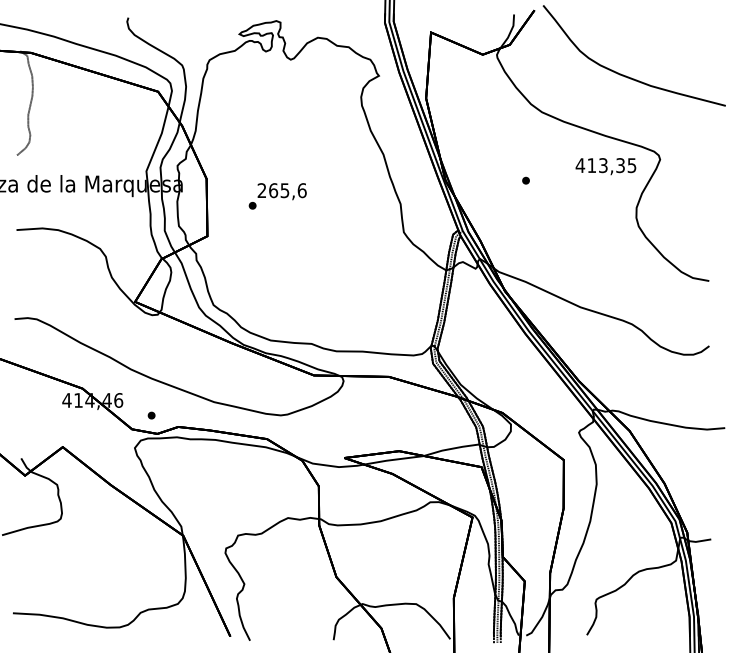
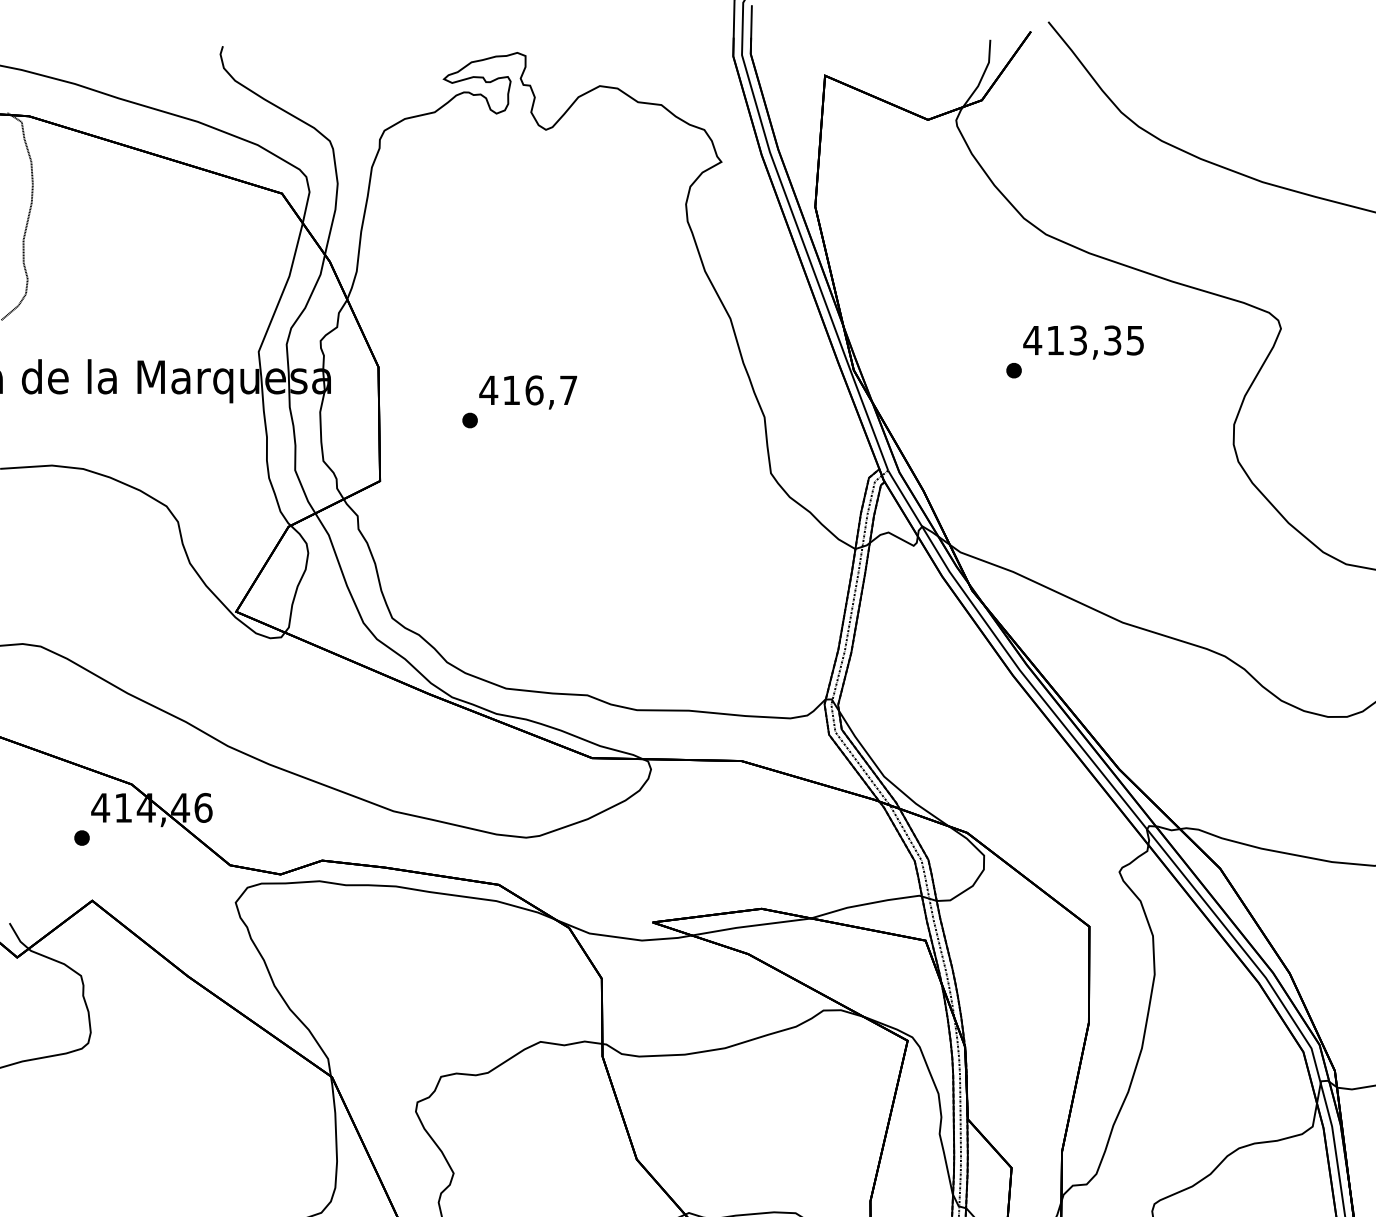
text: (605, 166) -> (1082, 342), moved
text: (281, 190) -> (527, 390), 265,6 -> 416,7
part: (151, 415) -> (81, 837), moved

